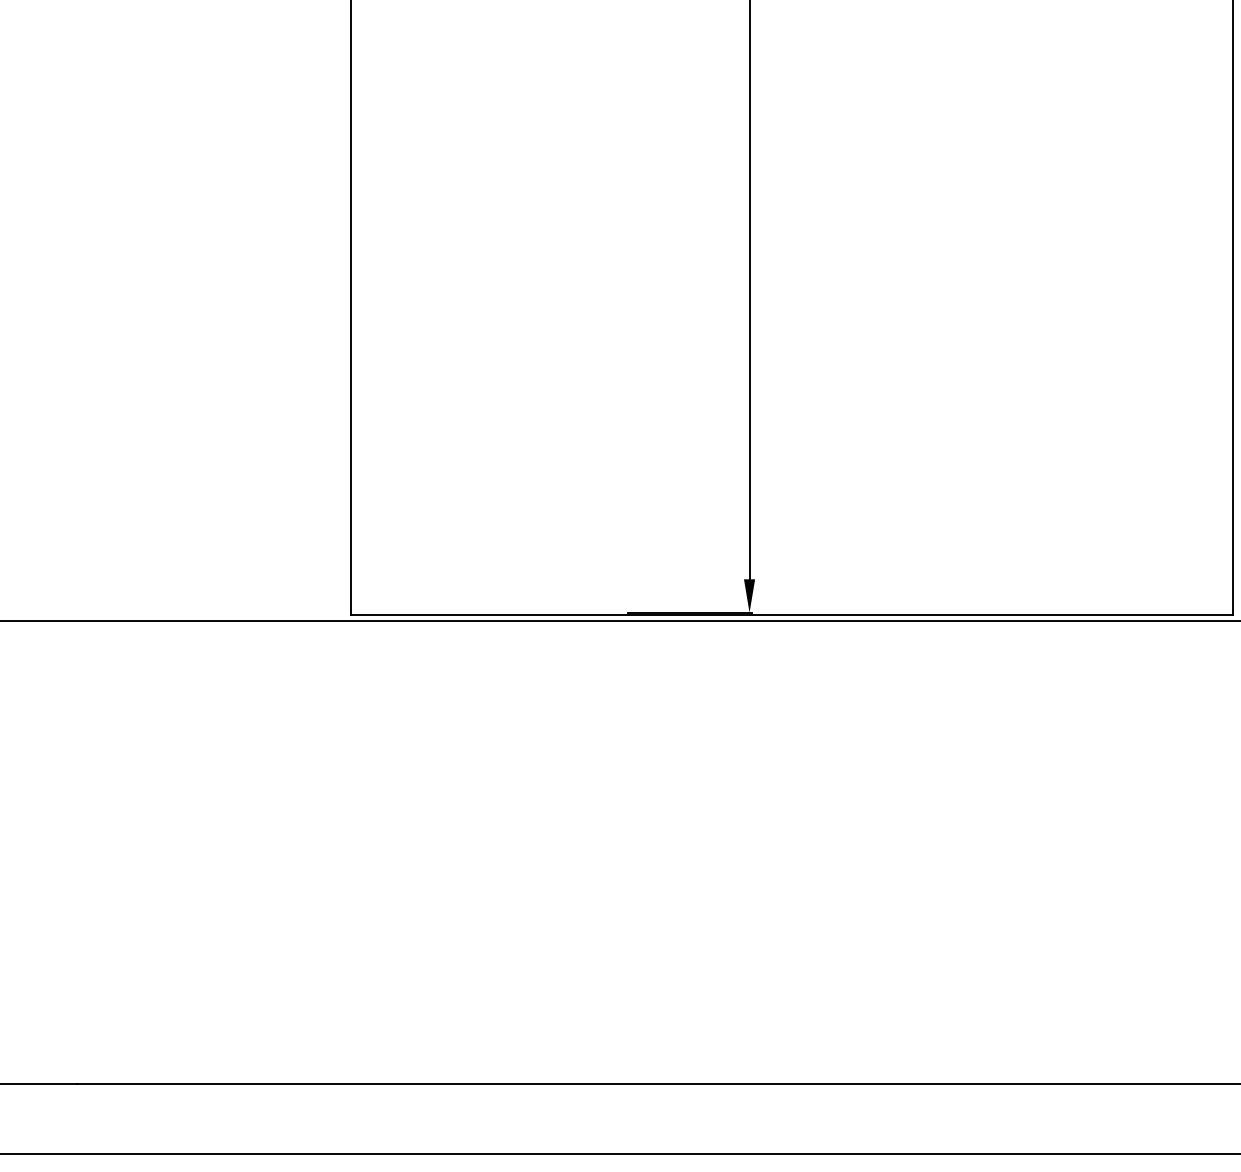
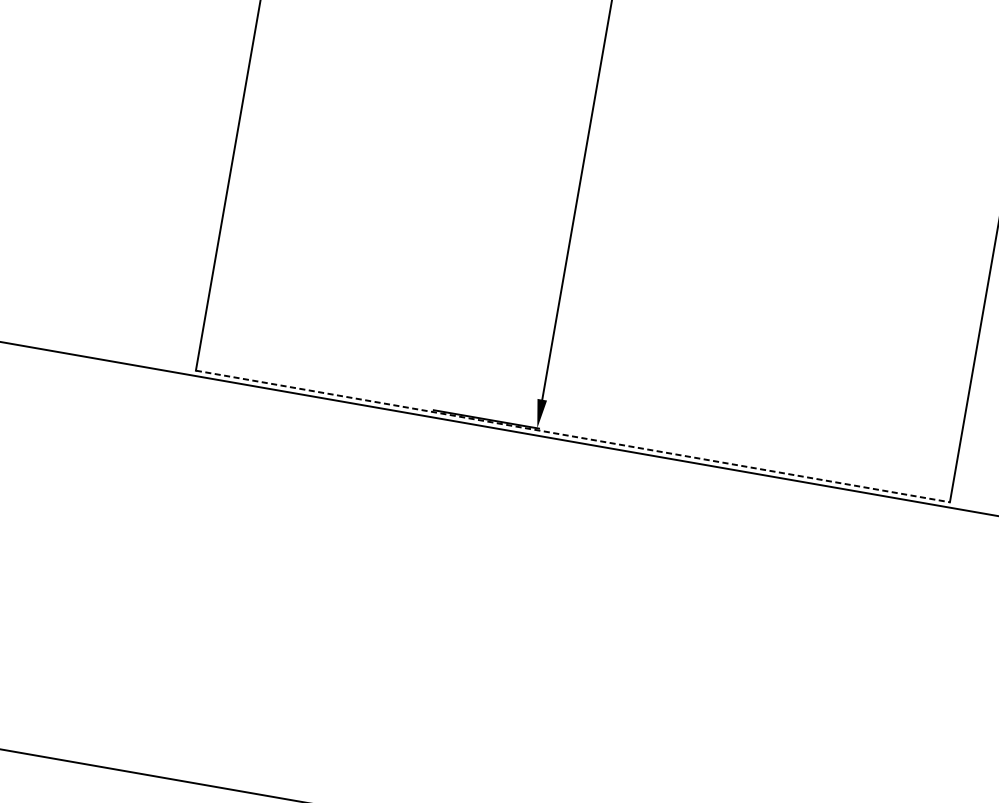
line: (792, 614) -> (573, 436), solid -> dashed

